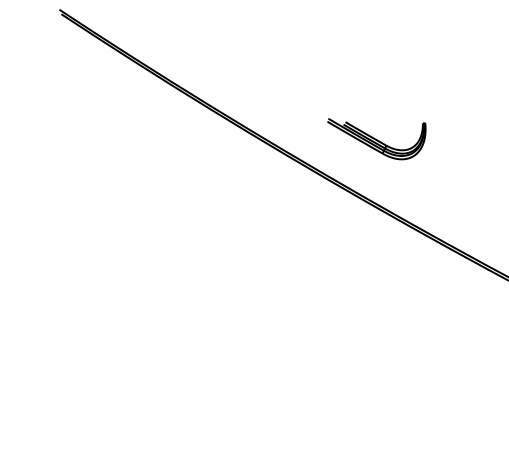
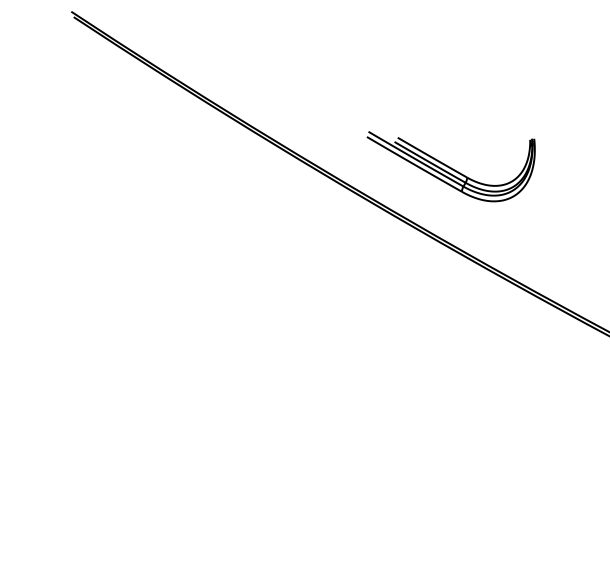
part: (376, 138) -> (451, 165), size x1.43

